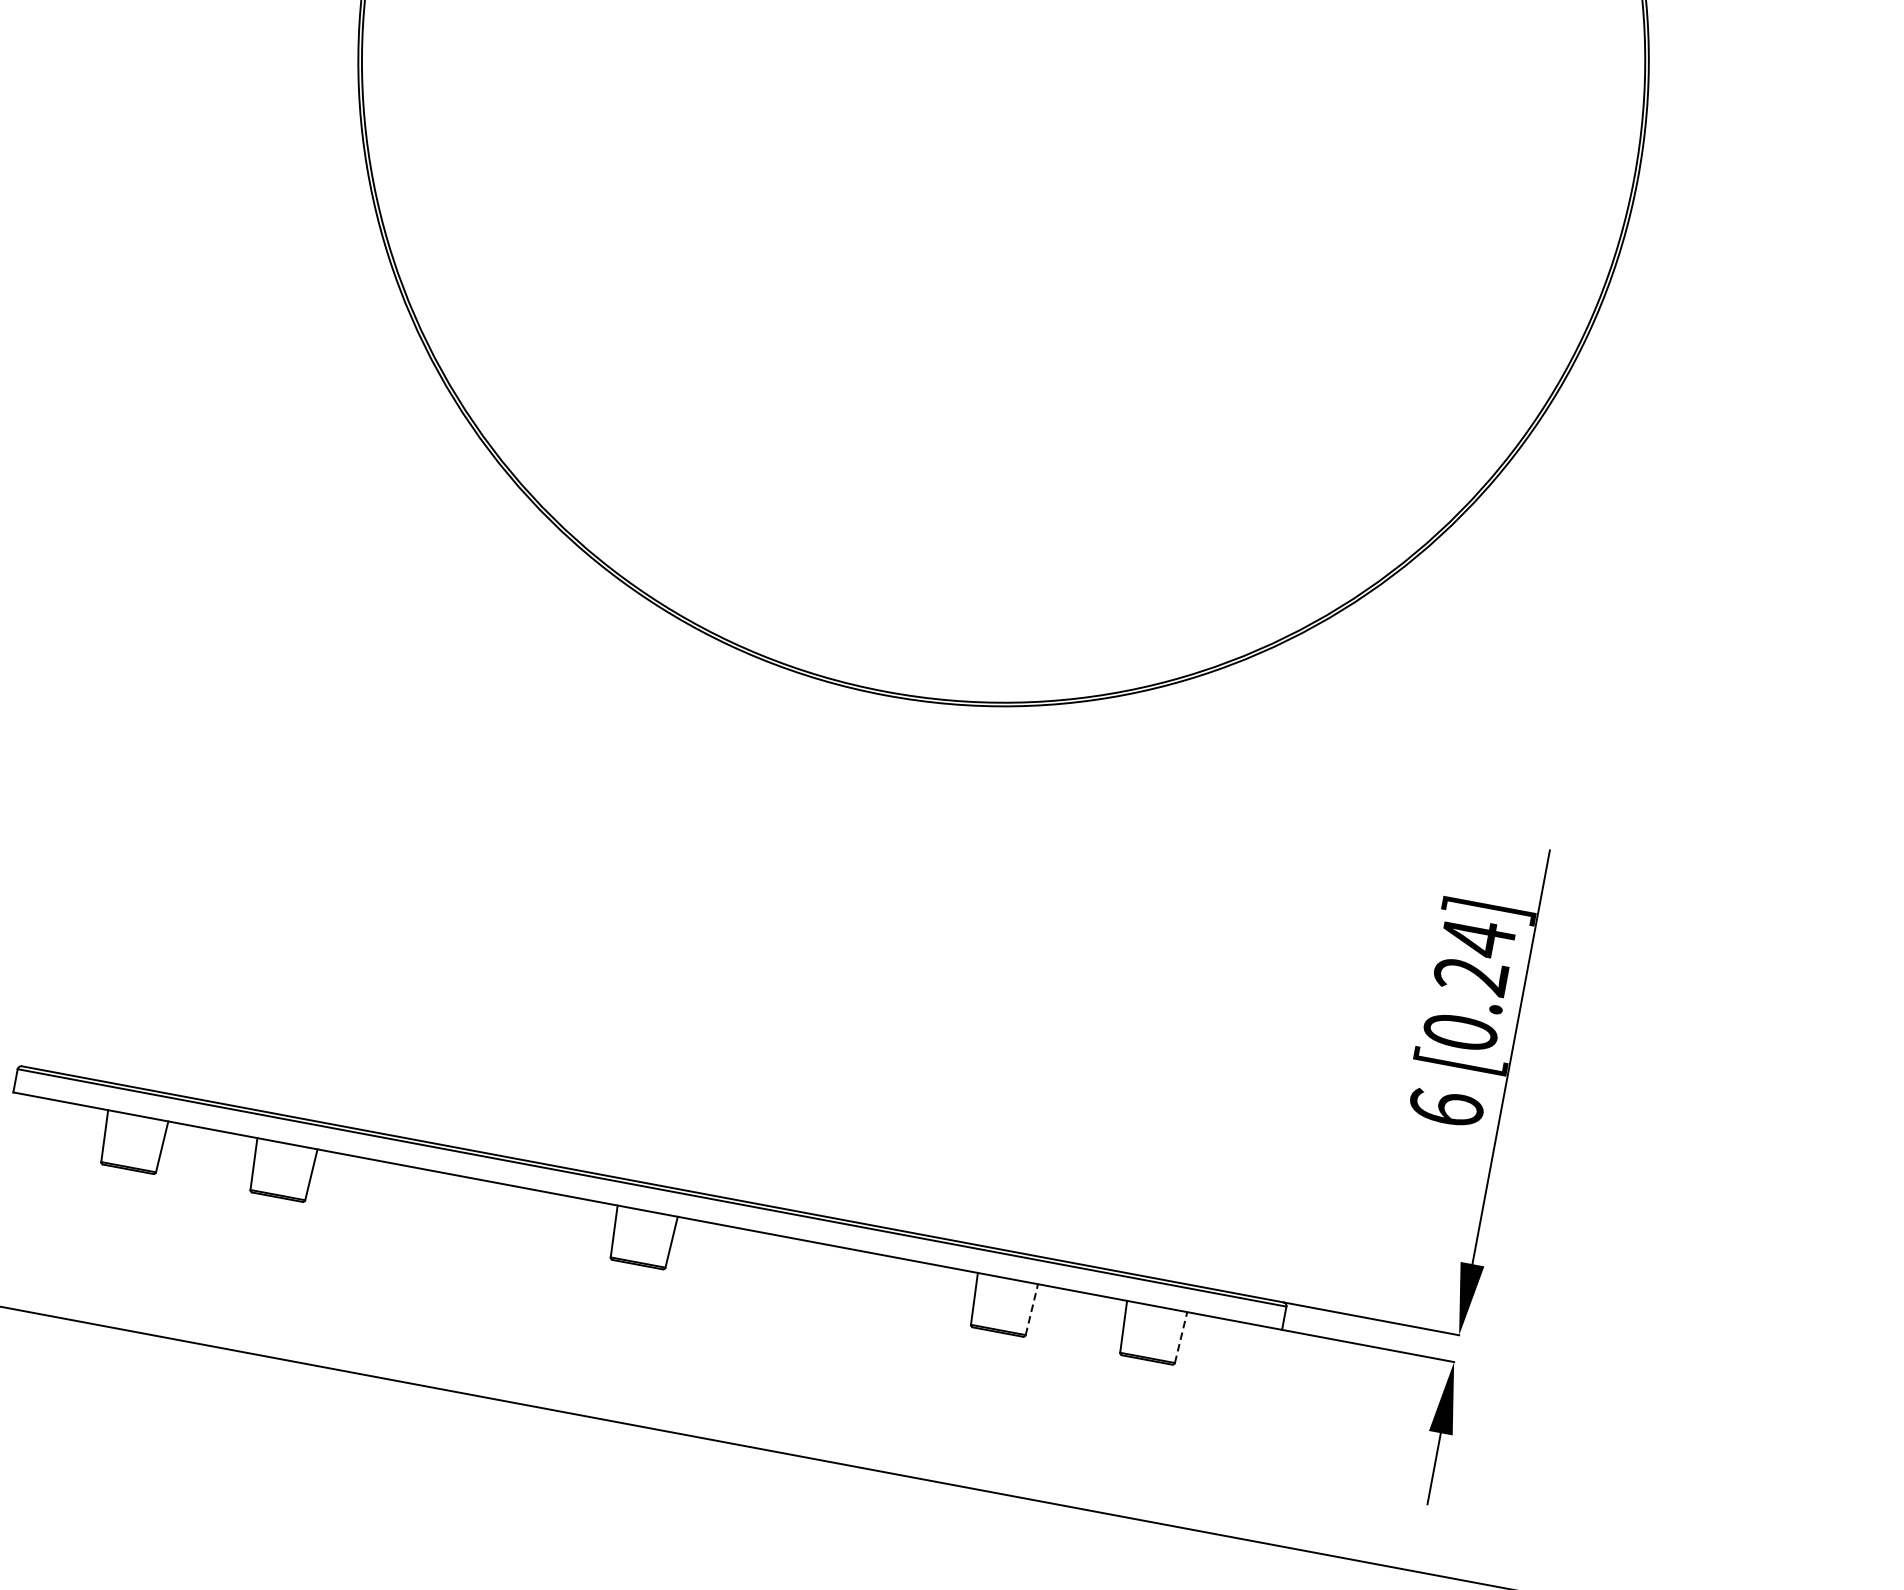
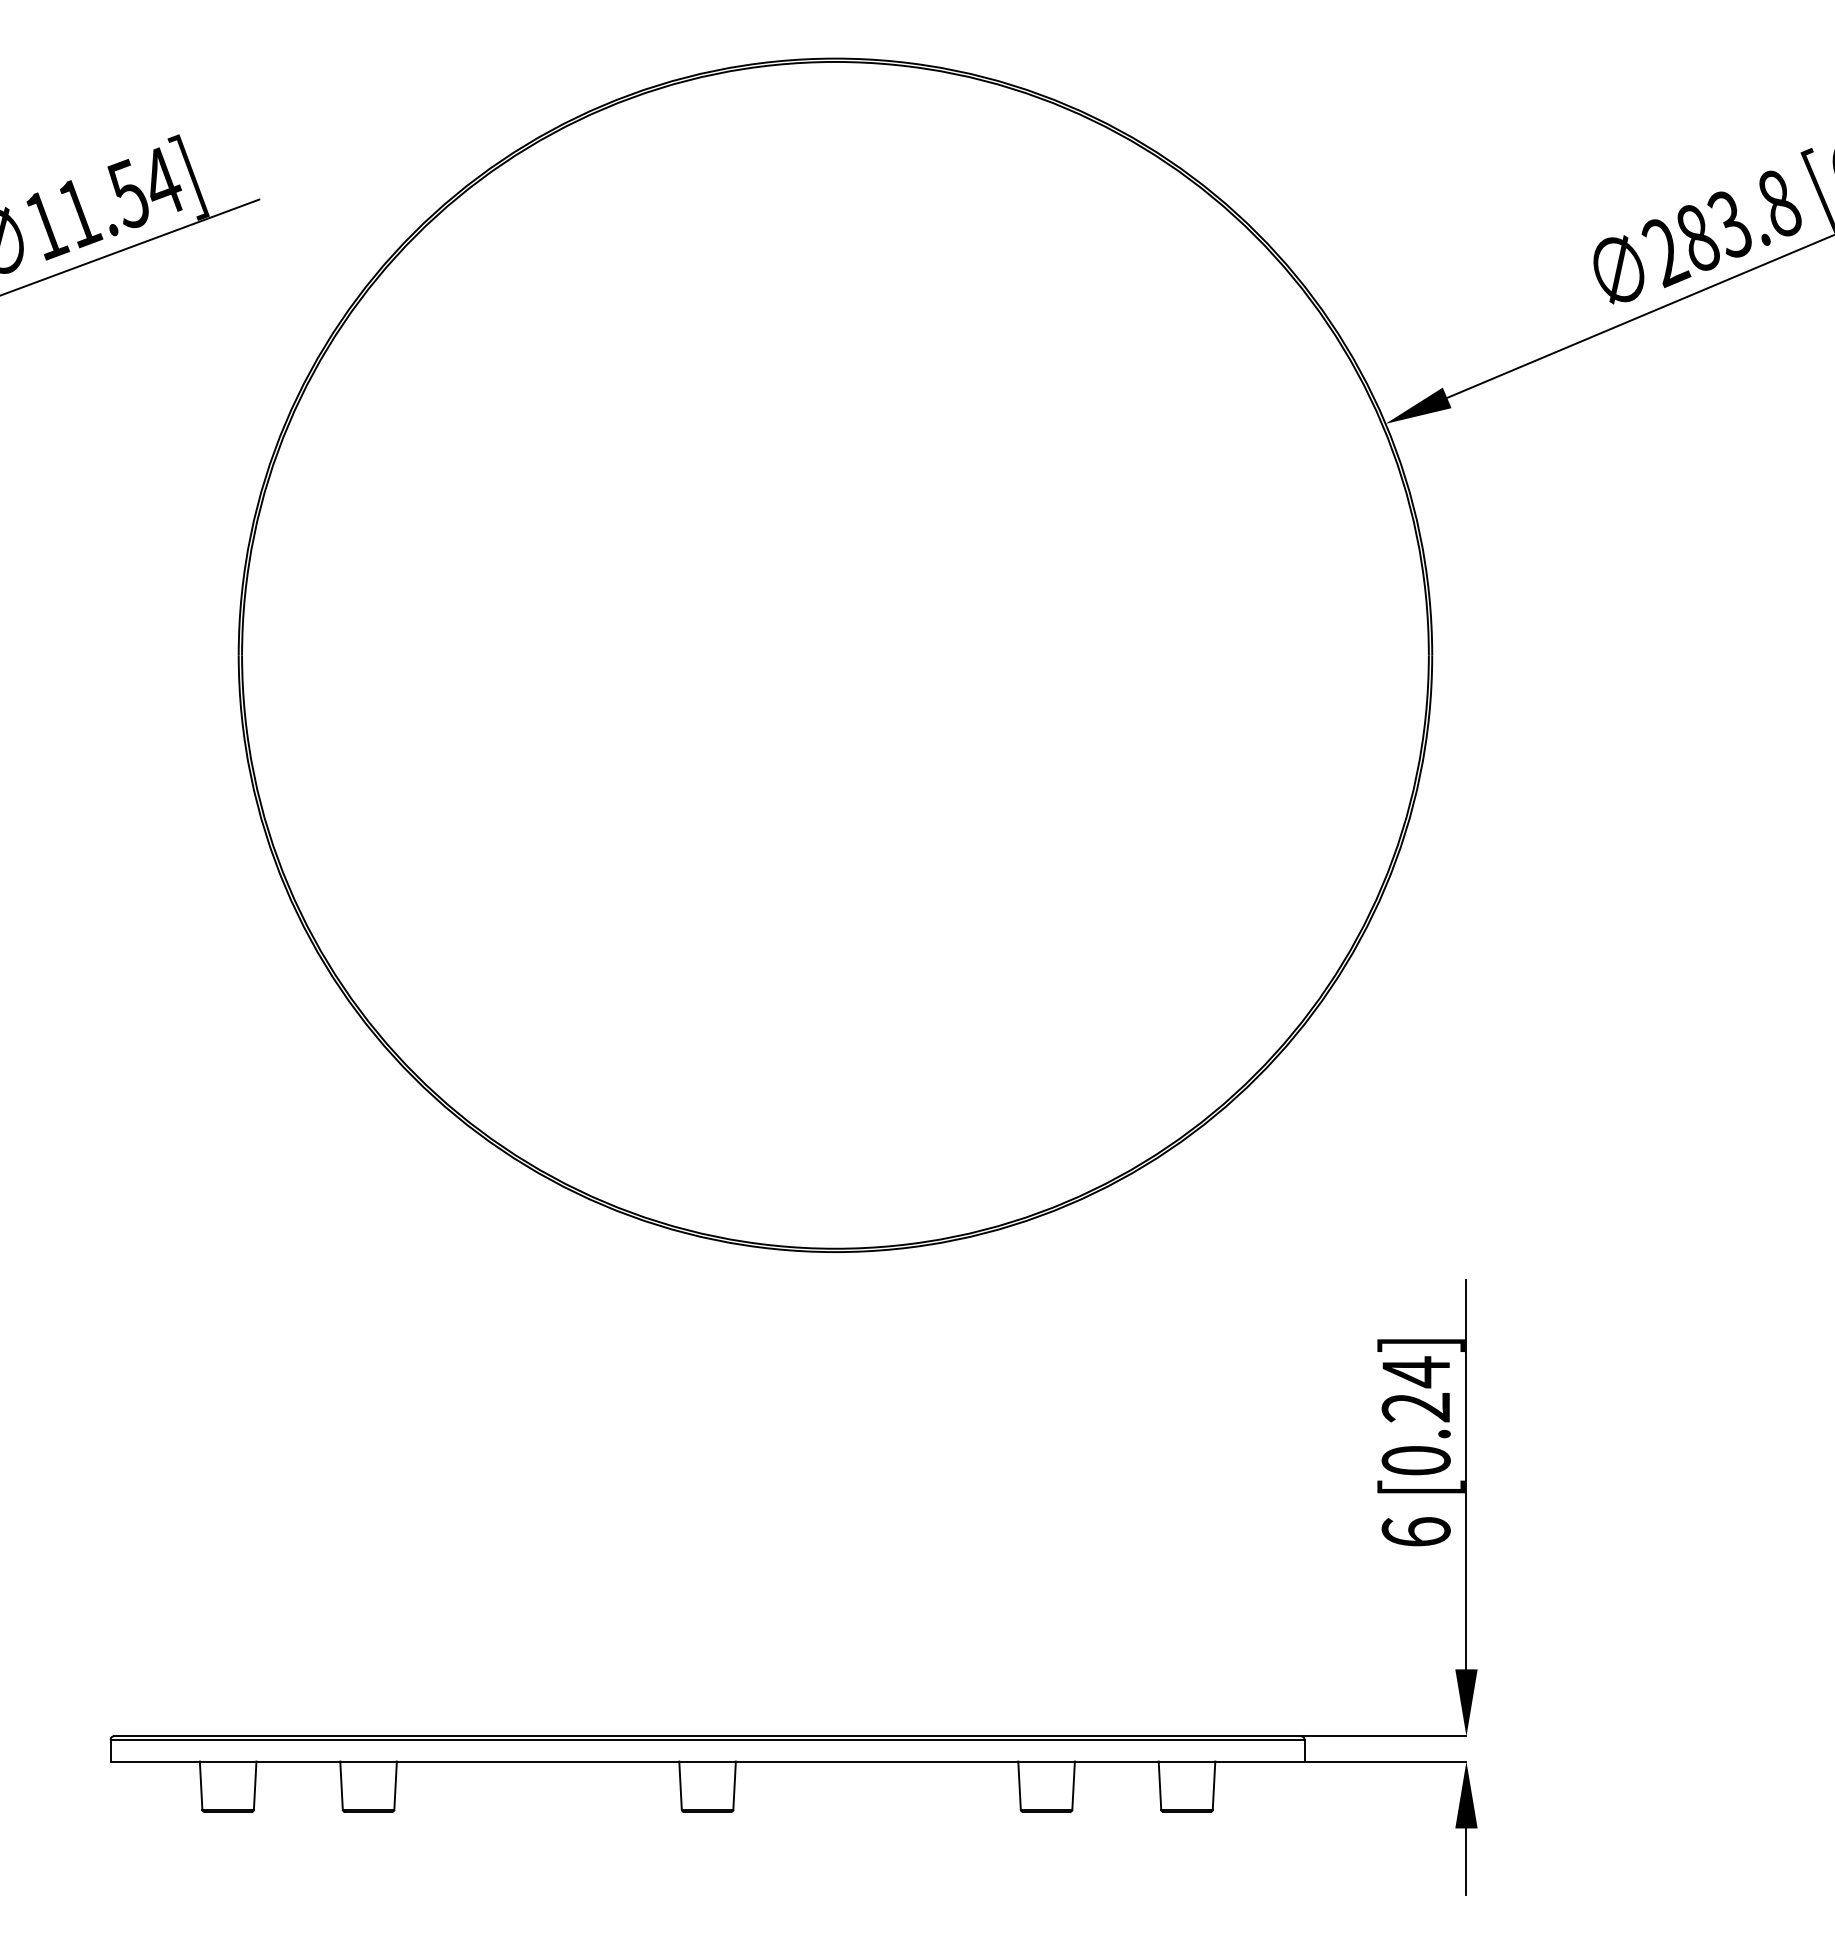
line: (1031, 1309) -> (1073, 1785), dashed -> solid
line: (1181, 1337) -> (1214, 1785), dashed -> solid

